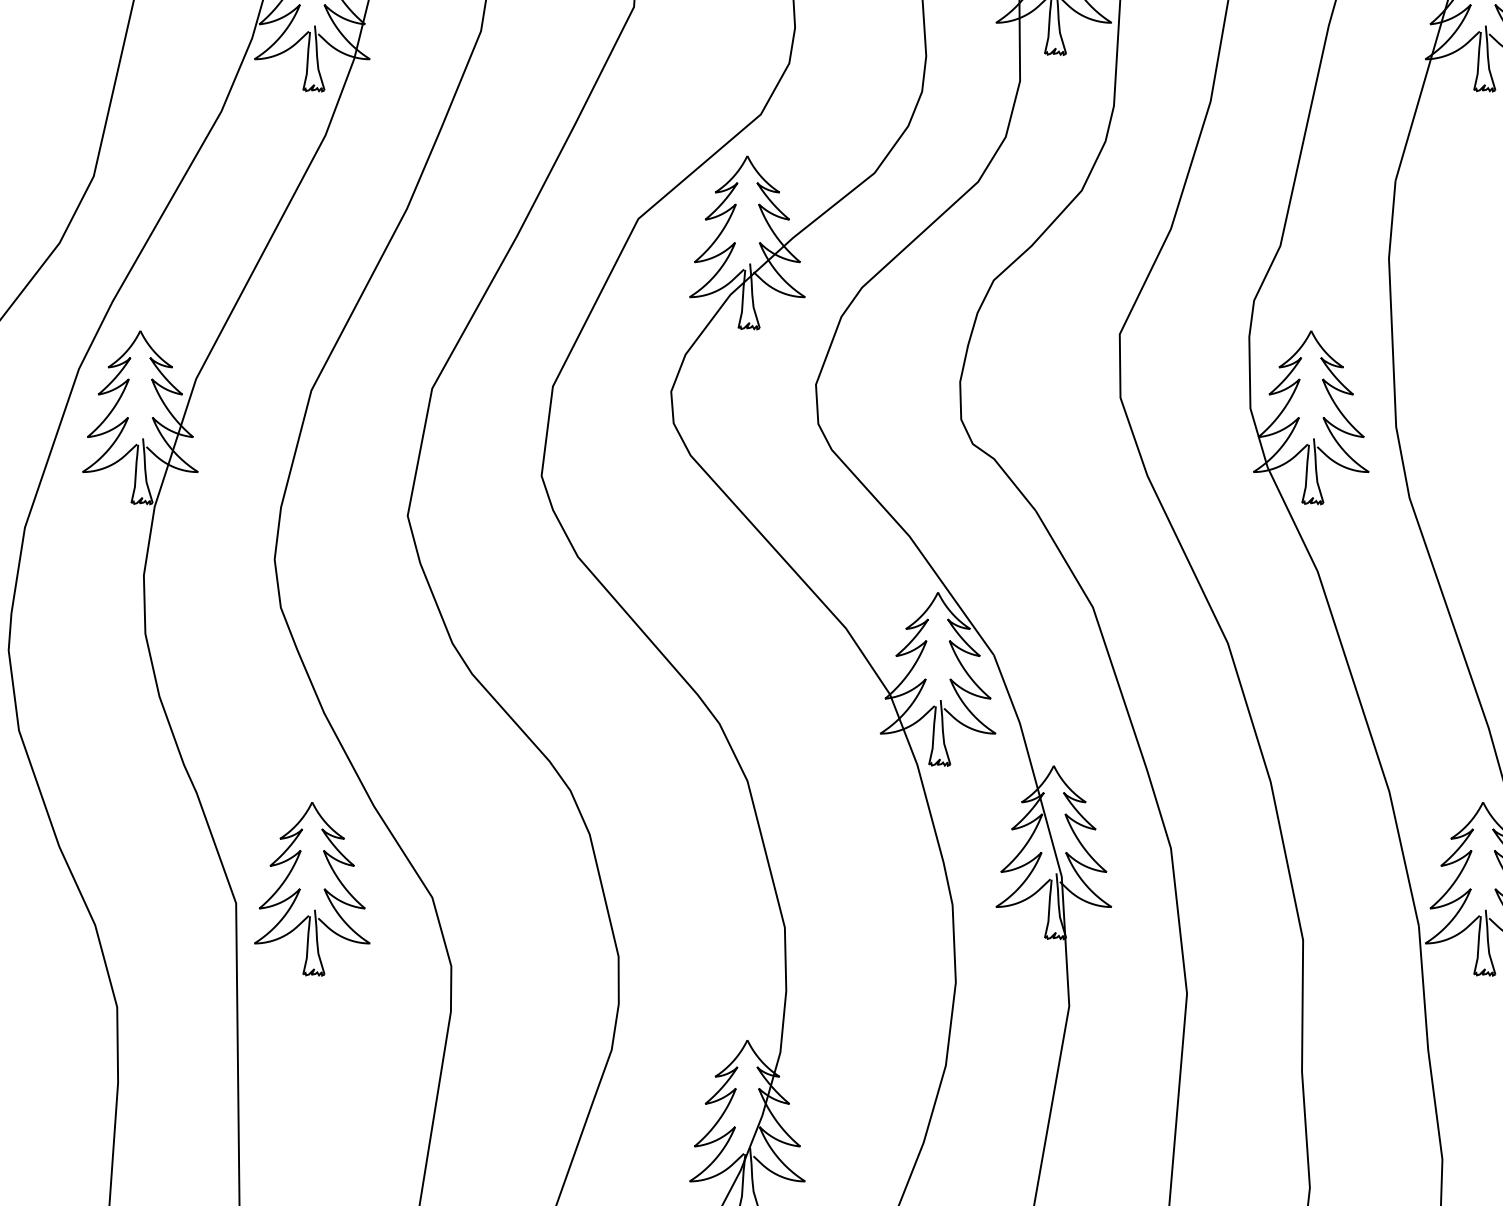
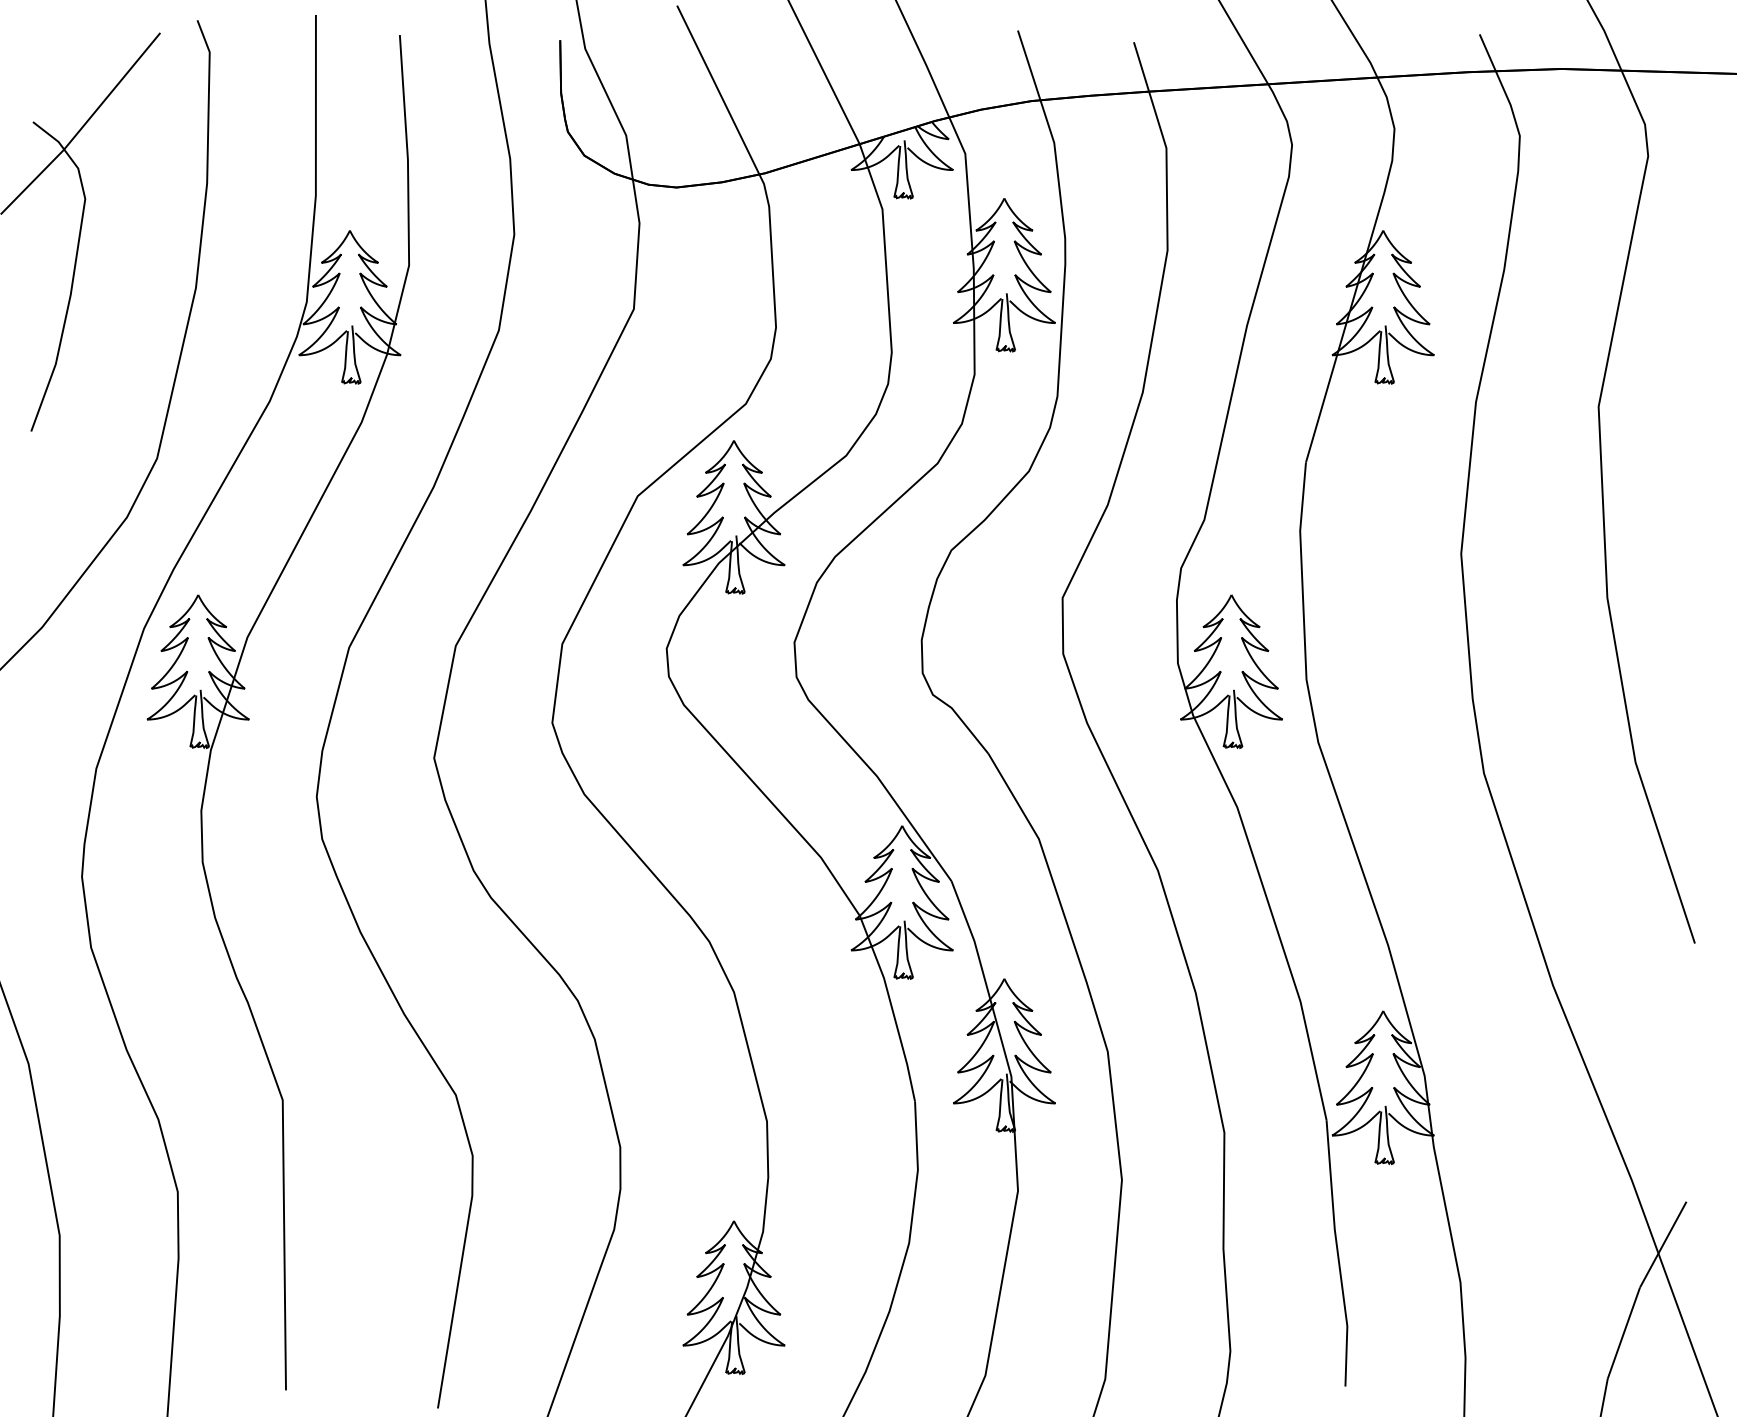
part: (300, 888) -> (339, 1087), removed

